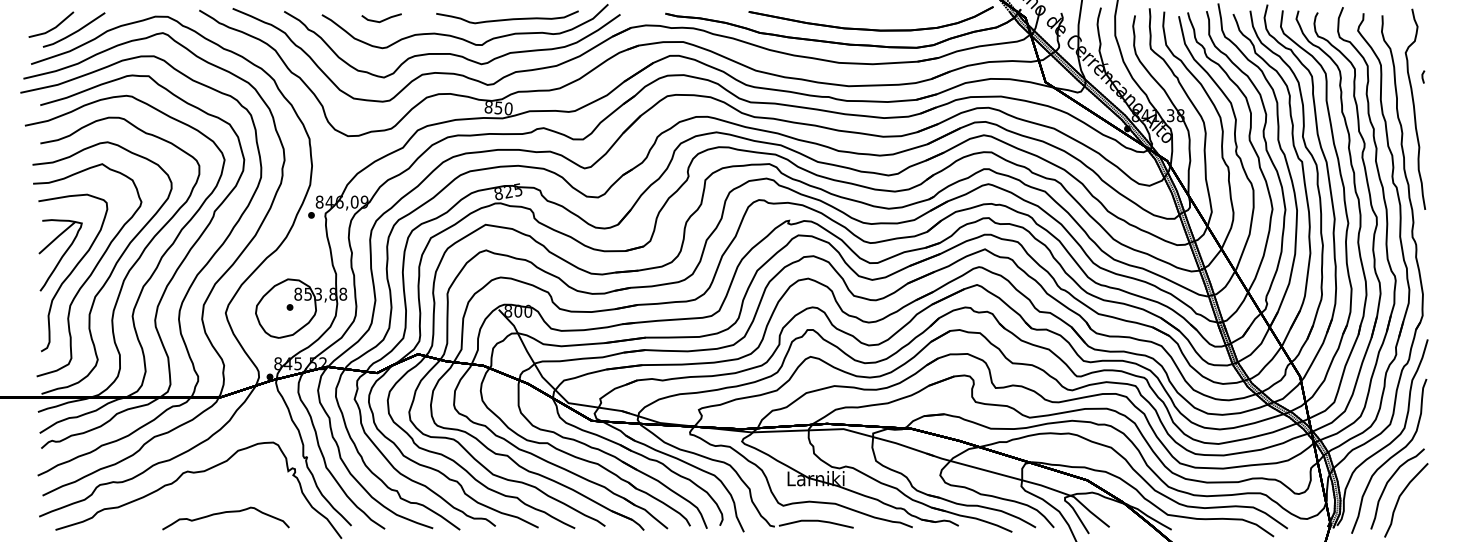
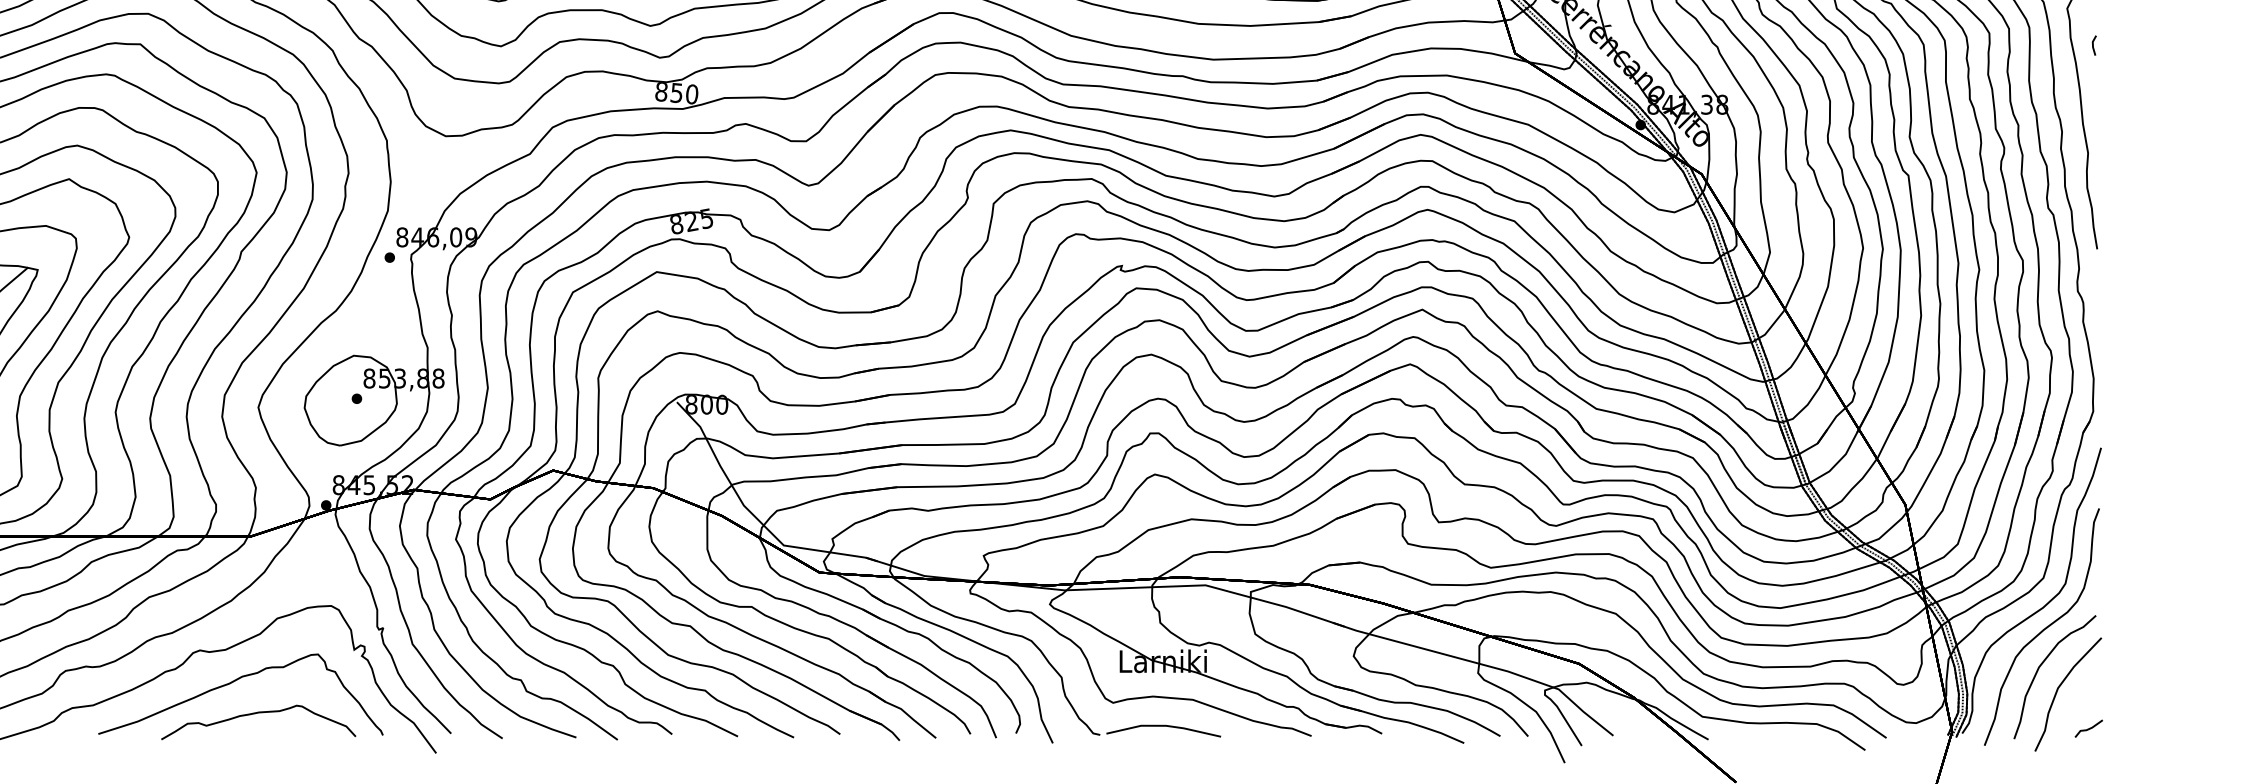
curve: (210, 492) -> (235, 682), added
part: (1419, 522) -> (2088, 728), added

